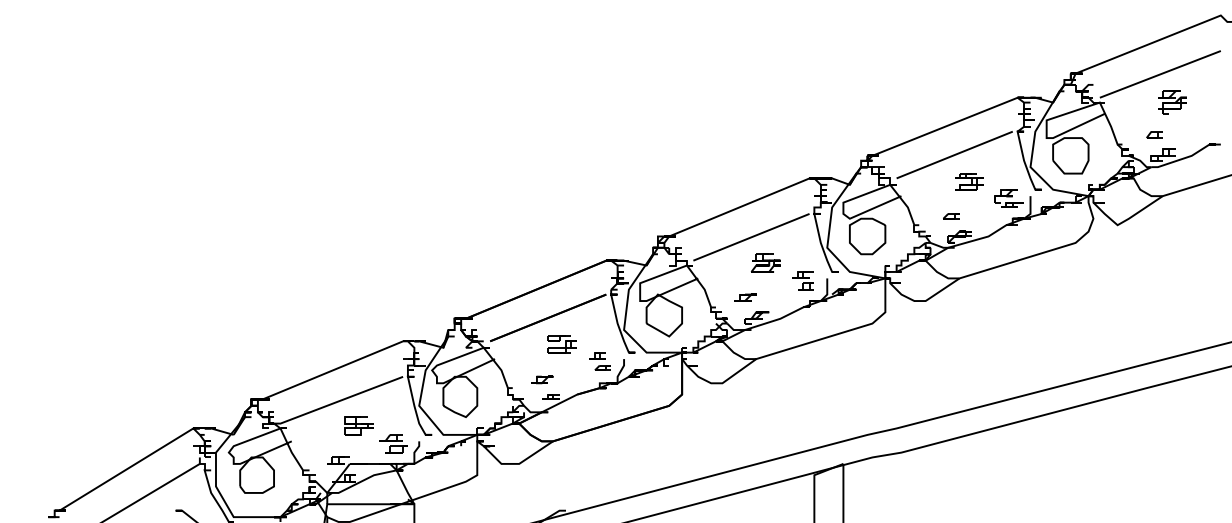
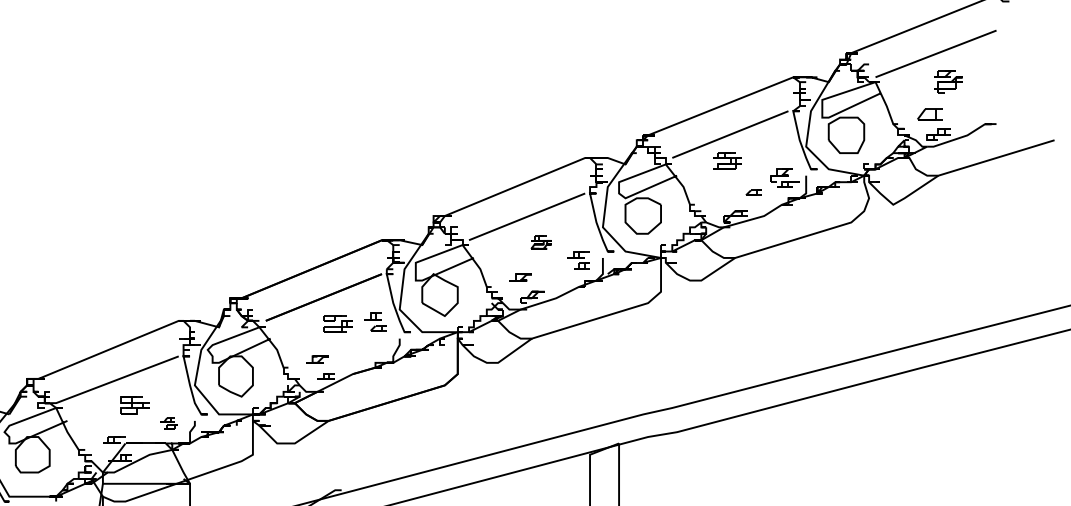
part: (1154, 134) -> (930, 114), size x1.6
part: (969, 181) -> (728, 161), moved
part: (951, 216) -> (754, 193), moved
part: (765, 262) -> (541, 242), size x0.7
part: (599, 361) -> (375, 322), moved
part: (393, 443) -> (169, 423), size x0.6

